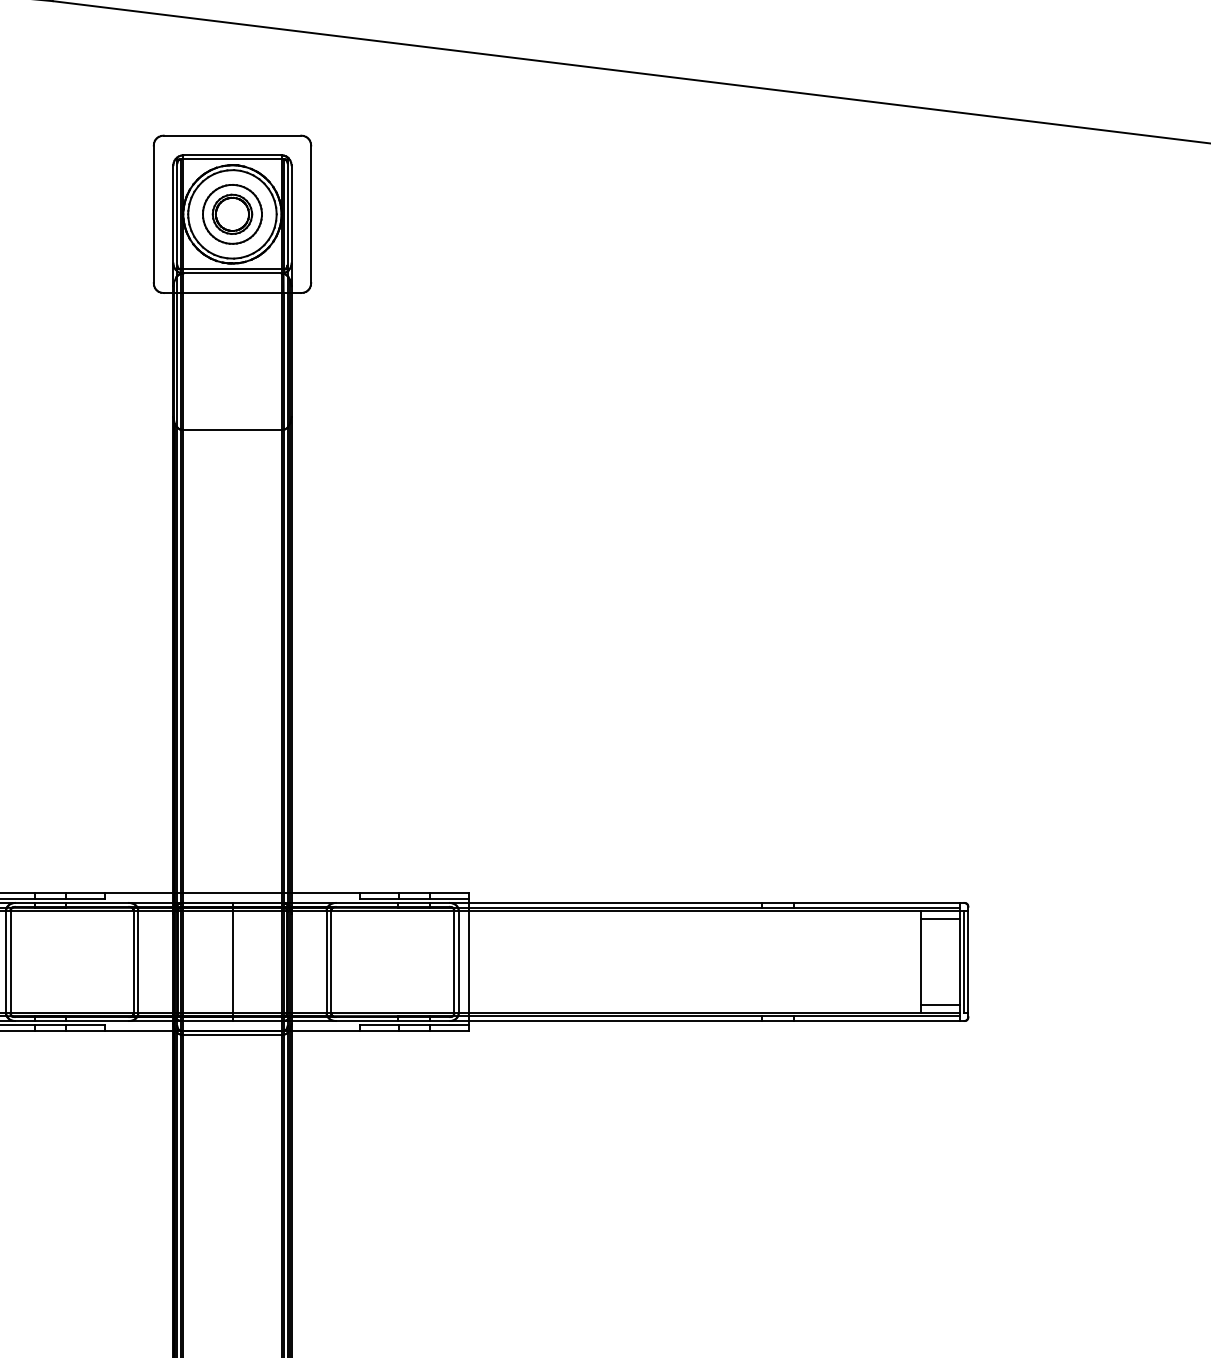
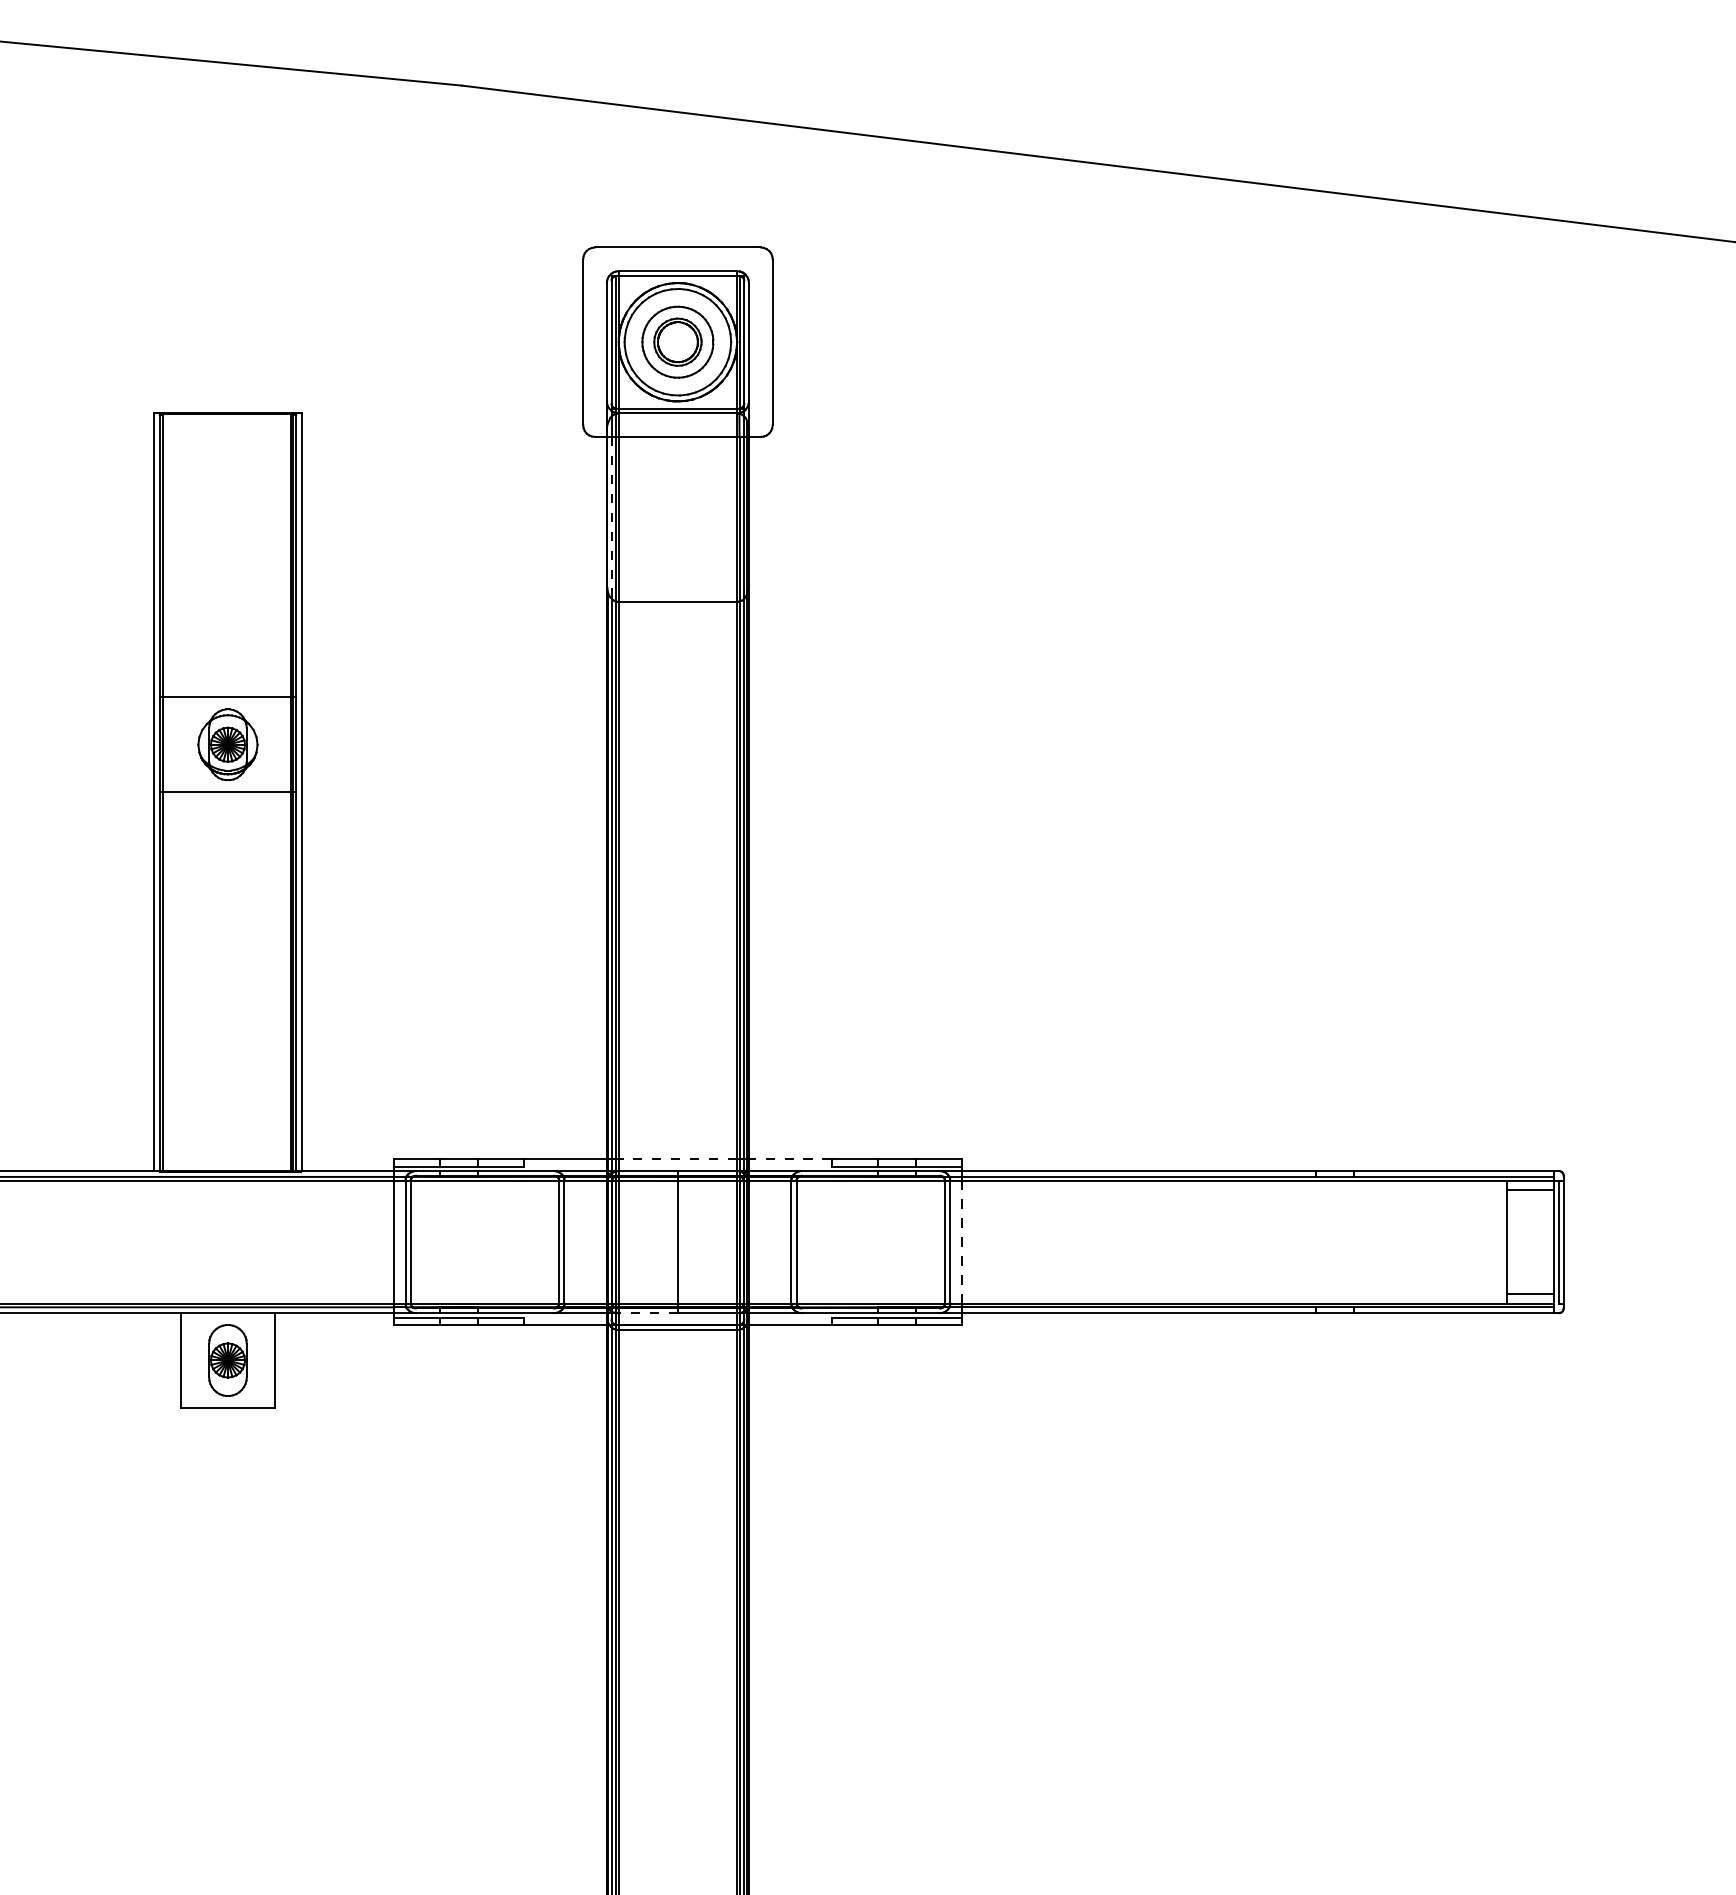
line: (177, 359) -> (611, 517), solid -> dashed
line: (232, 893) -> (677, 1159), solid -> dashed
line: (325, 893) -> (789, 1159), solid -> dashed
line: (468, 962) -> (962, 1242), solid -> dashed
line: (208, 1021) -> (648, 1313), solid -> dashed

